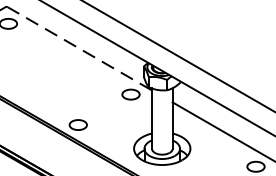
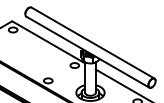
line: (80, 48) -> (49, 42), dashed -> solid

